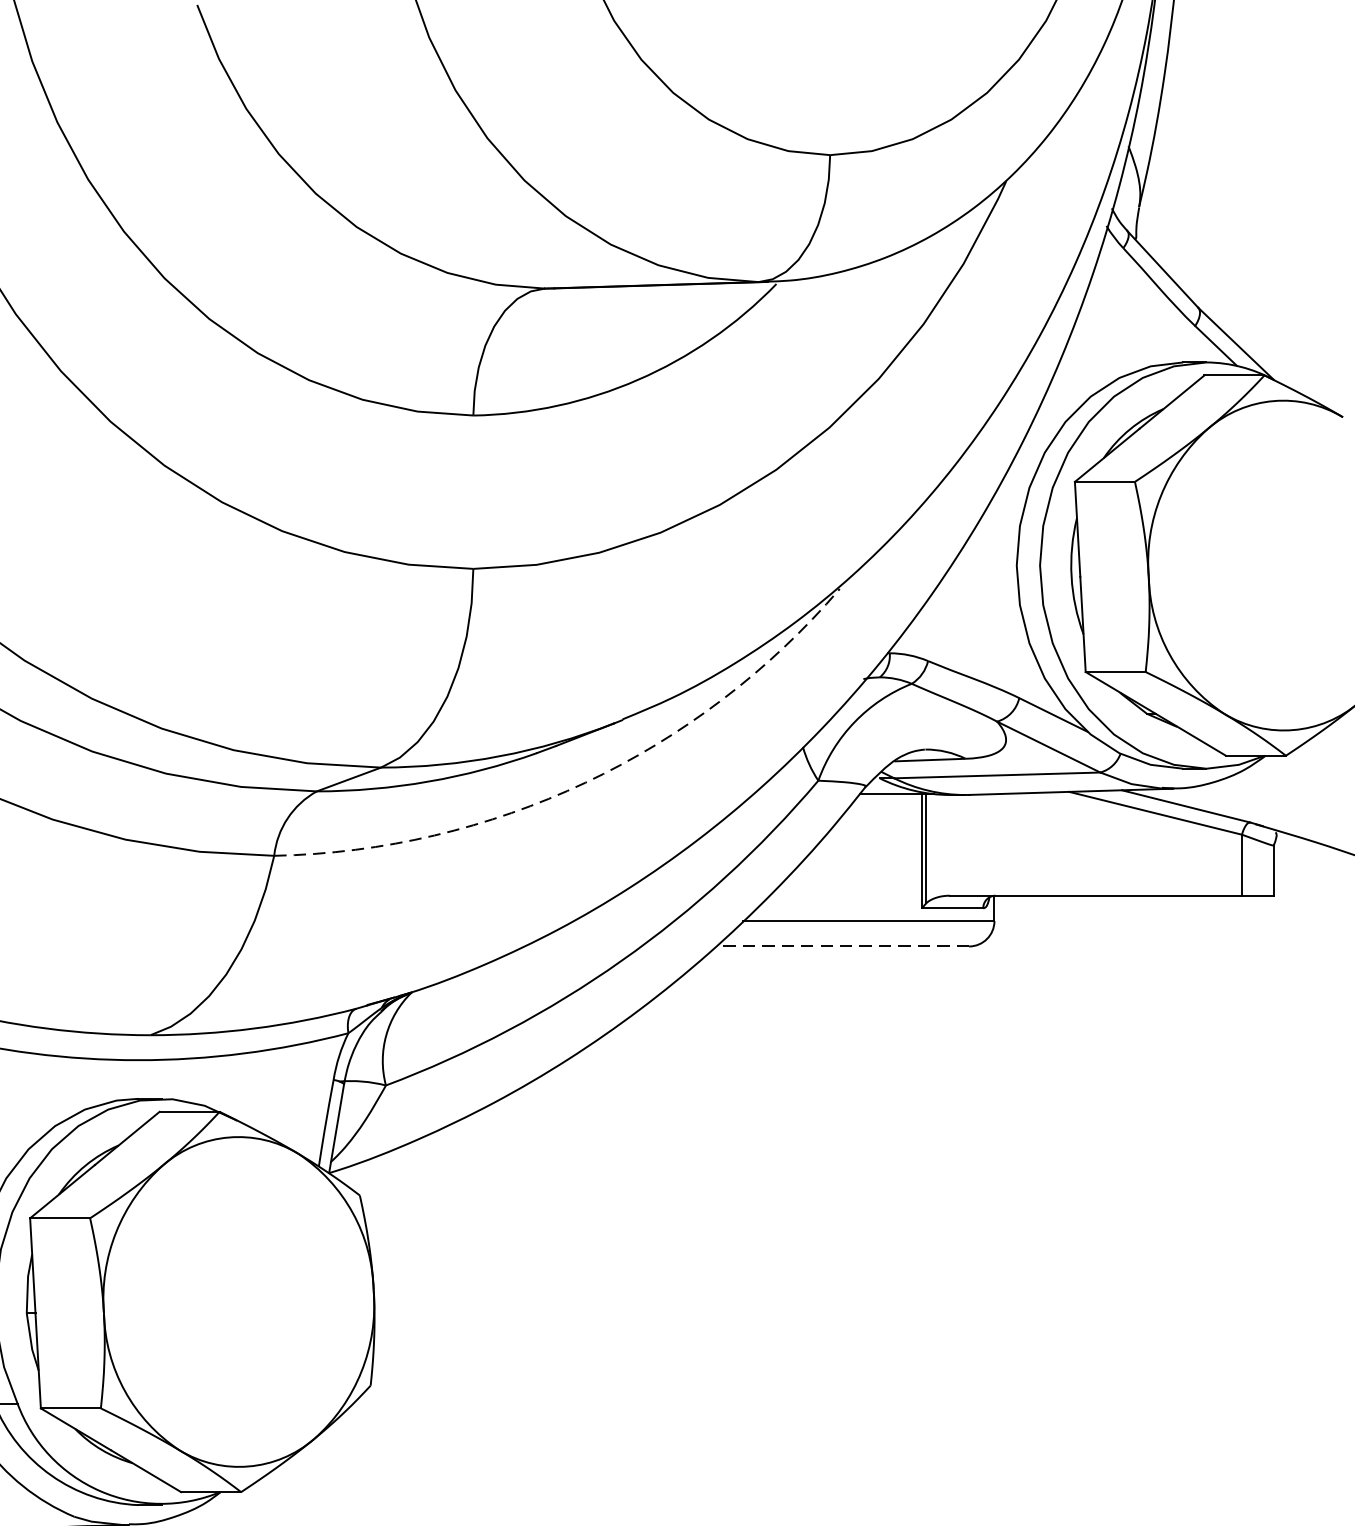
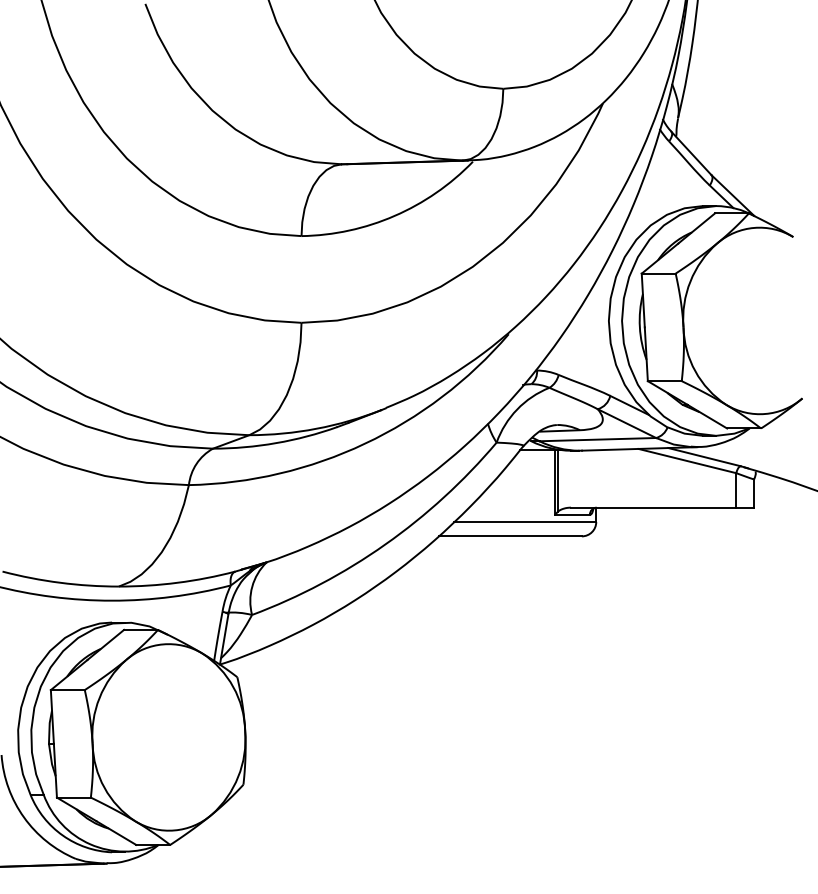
arc: (584, 782) -> (364, 443), dashed -> solid
line: (842, 946) -> (510, 536), dashed -> solid

